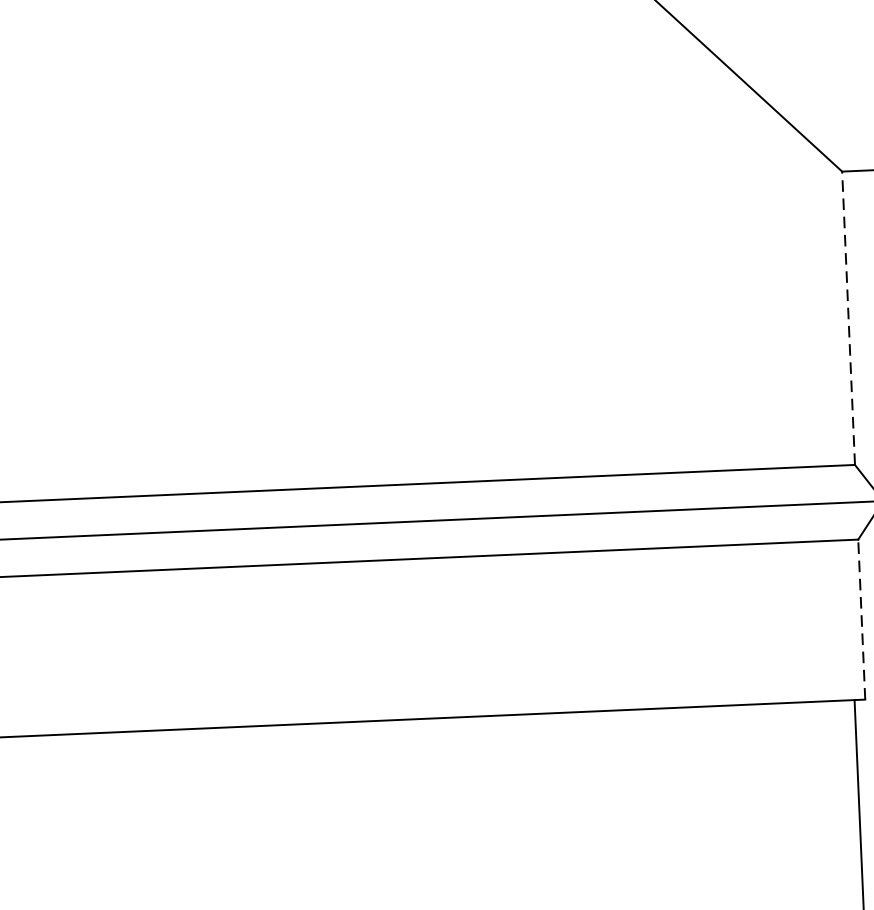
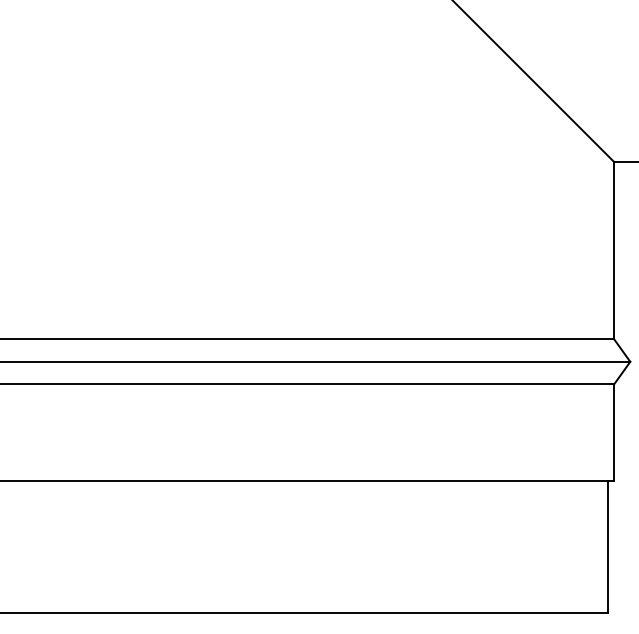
line: (849, 317) -> (614, 250), dashed -> solid
line: (862, 619) -> (614, 432), dashed -> solid

